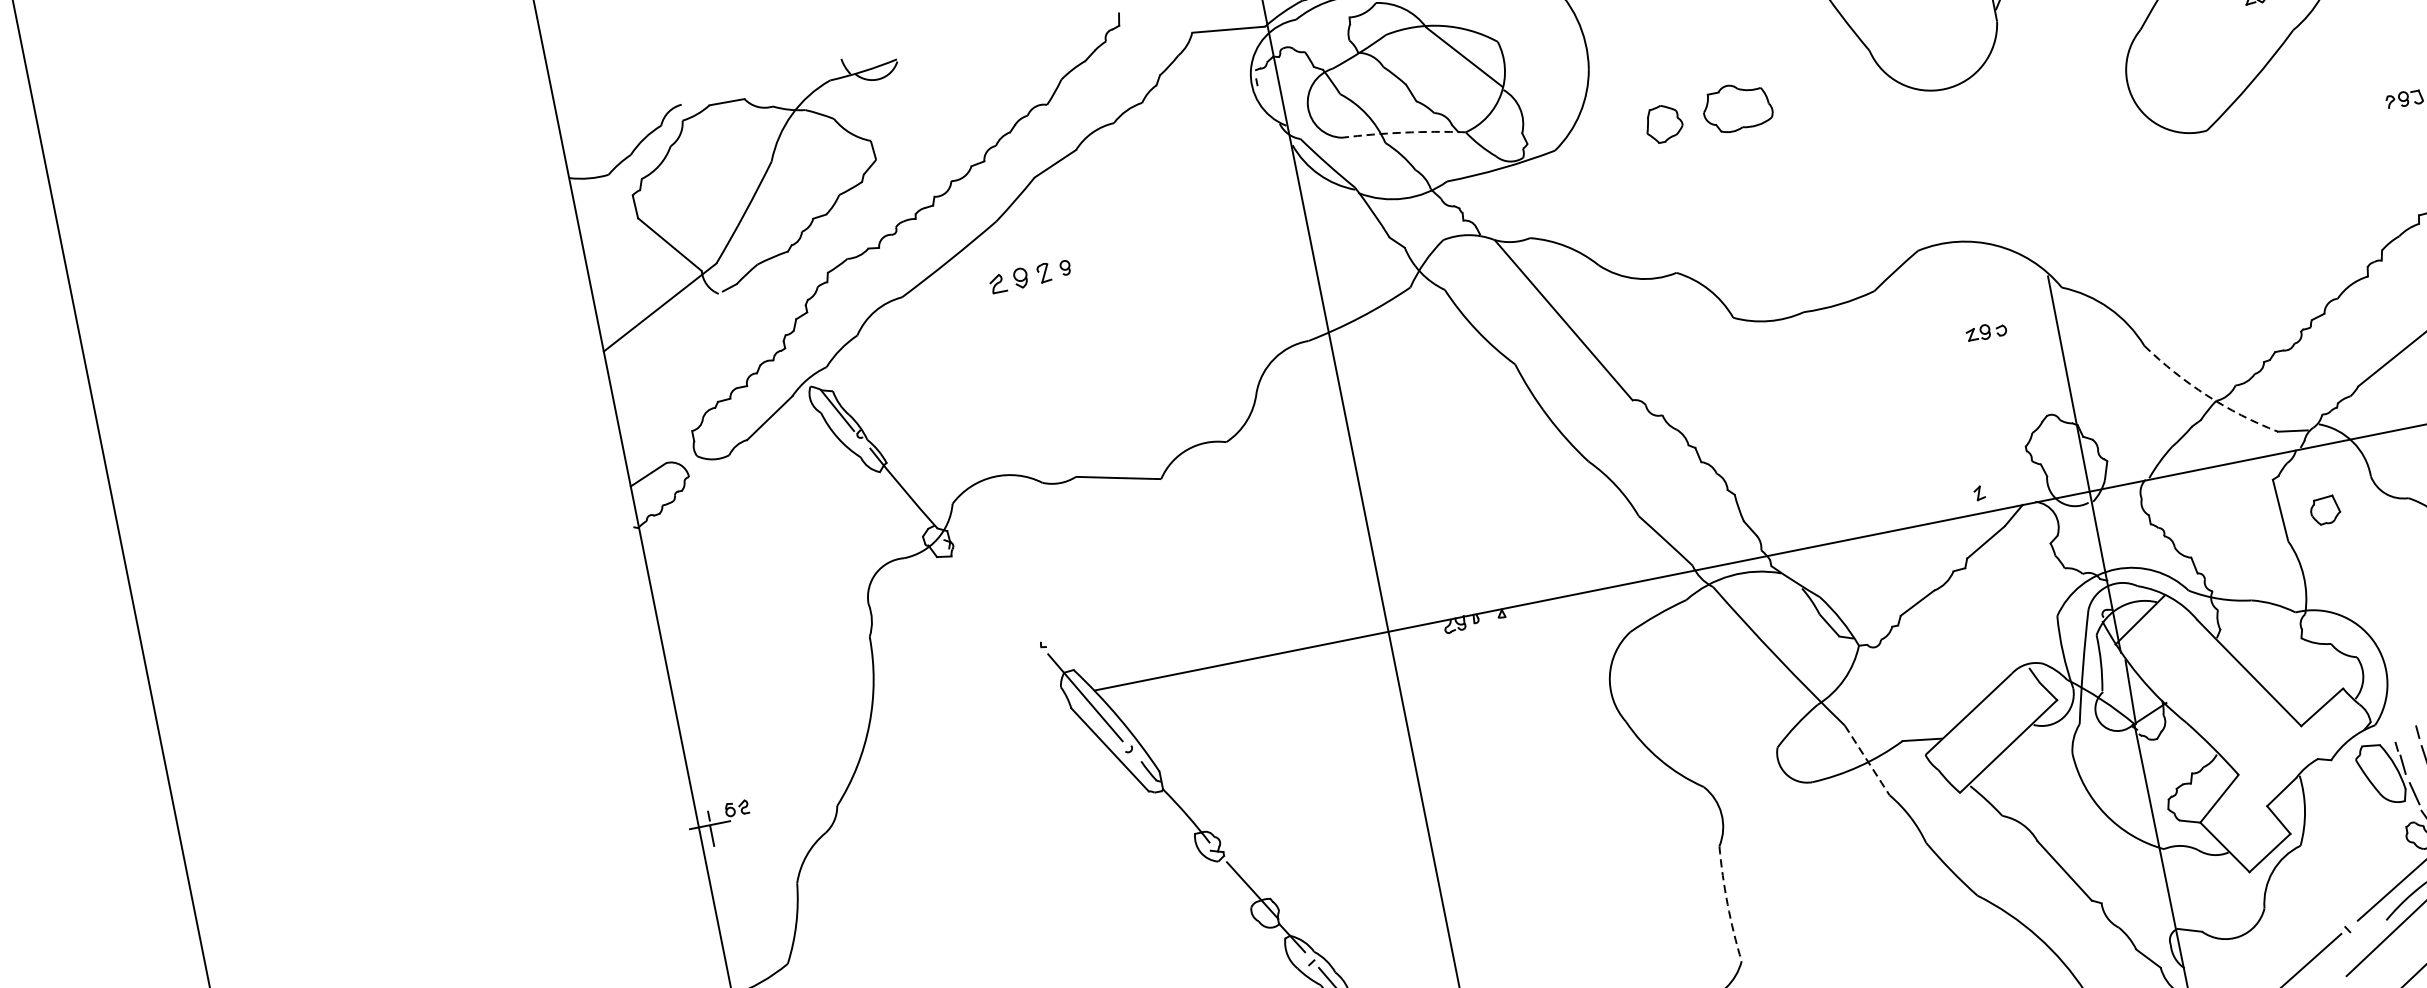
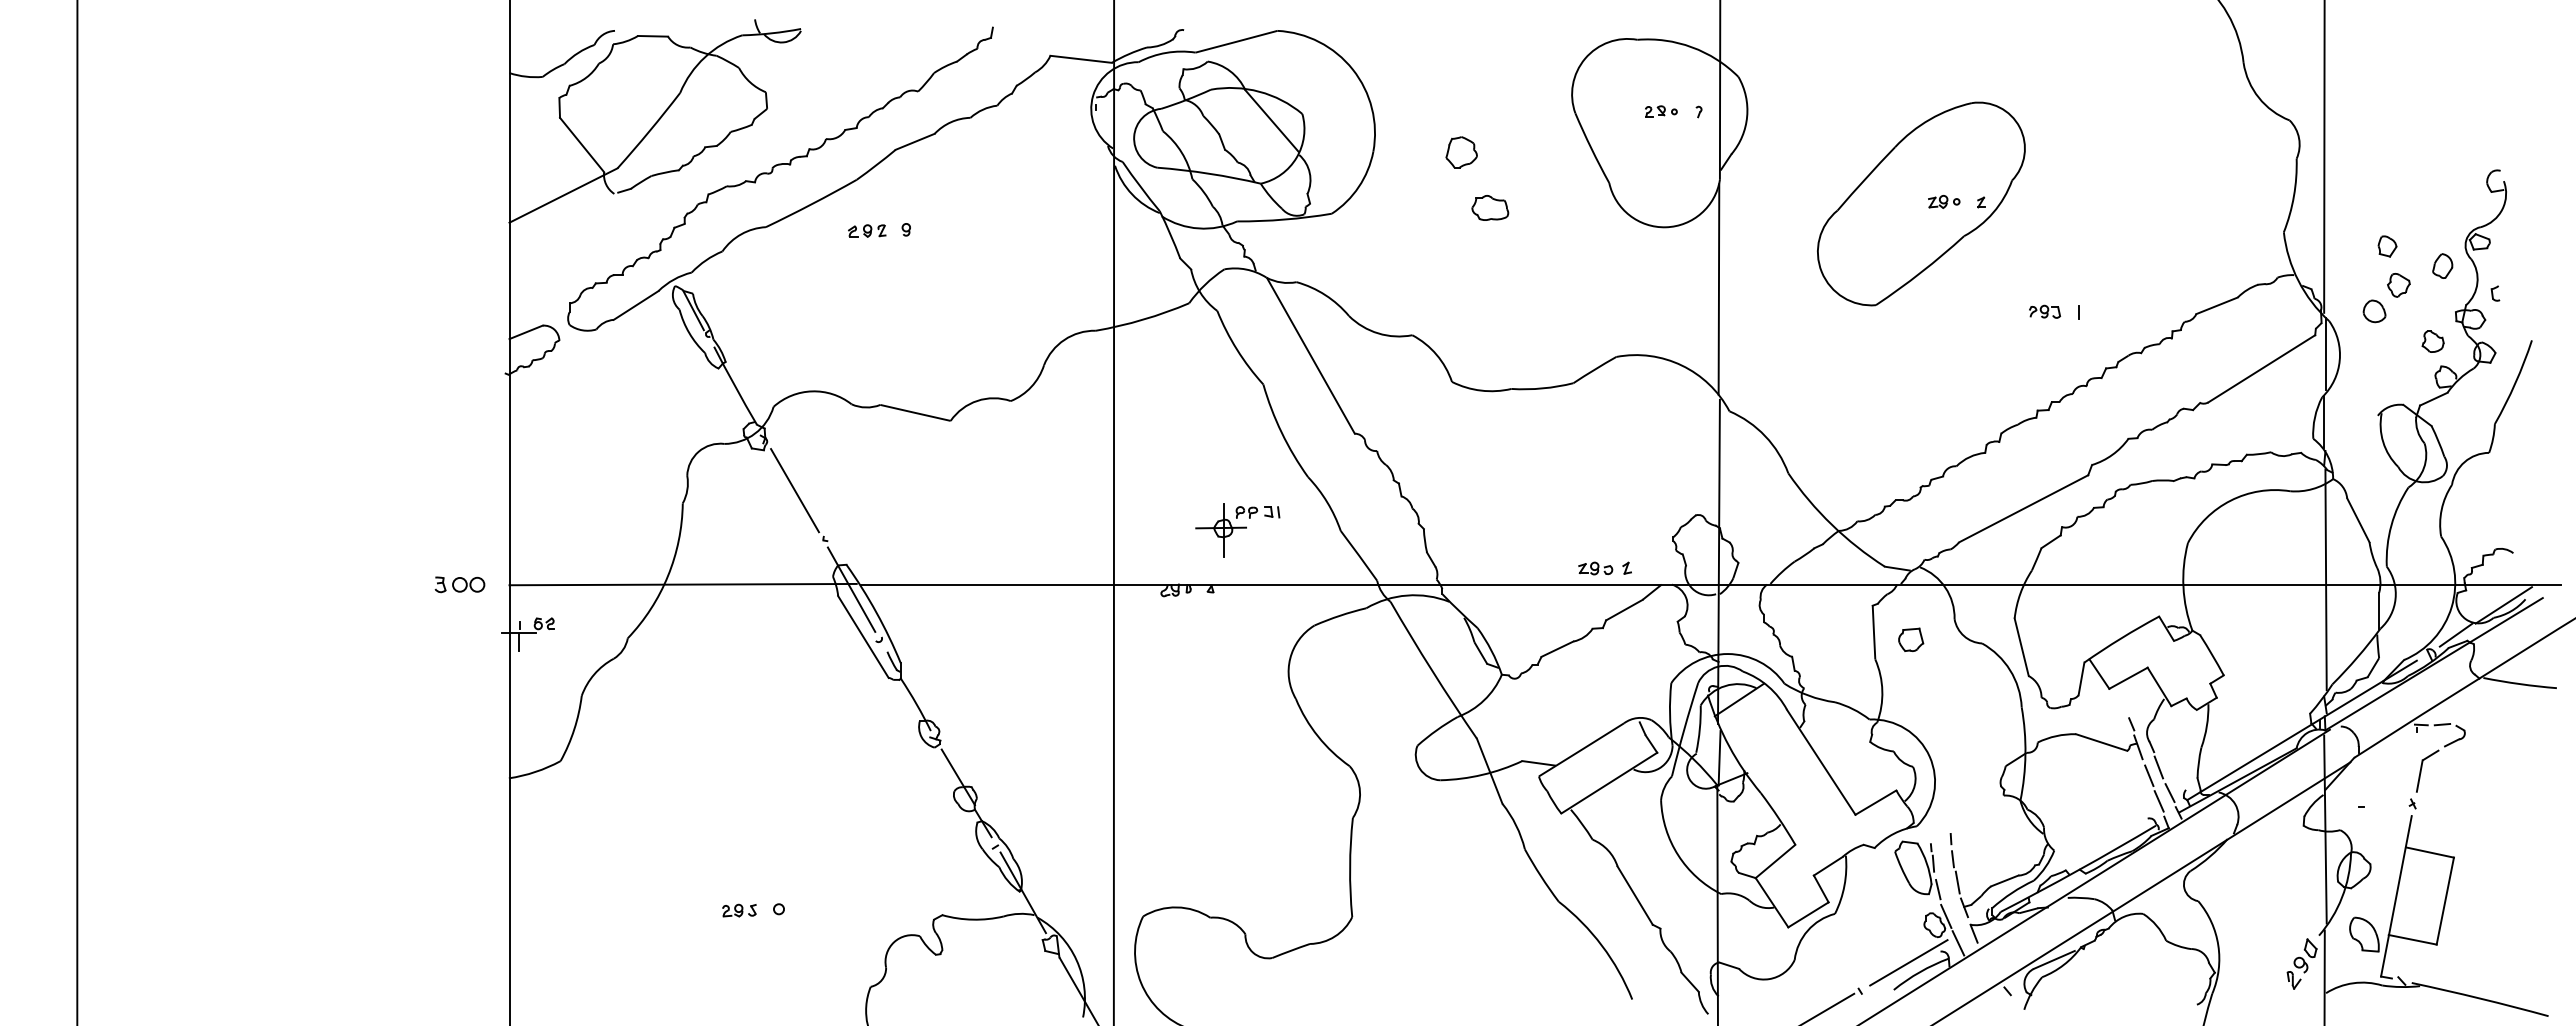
part: (1737, 106) -> (1490, 207), size x0.62
part: (1663, 123) -> (1461, 152), moved
arc: (1403, 132) -> (1209, 173), dashed -> solid
line: (2020, 148) -> (1718, 289), added
part: (1020, 277) -> (867, 230), size x0.71
part: (1986, 331) -> (1595, 568), moved
arc: (2206, 395) -> (1831, 524), dashed -> solid
part: (1519, 539) -> (1237, 530), added
line: (996, 595) -> (794, 490), added
line: (888, 730) -> (682, 584), added
line: (1867, 760) -> (1489, 771), dashed -> solid
part: (629, 782) -> (459, 584), added
arc: (1728, 904) -> (1350, 867), dashed -> solid

